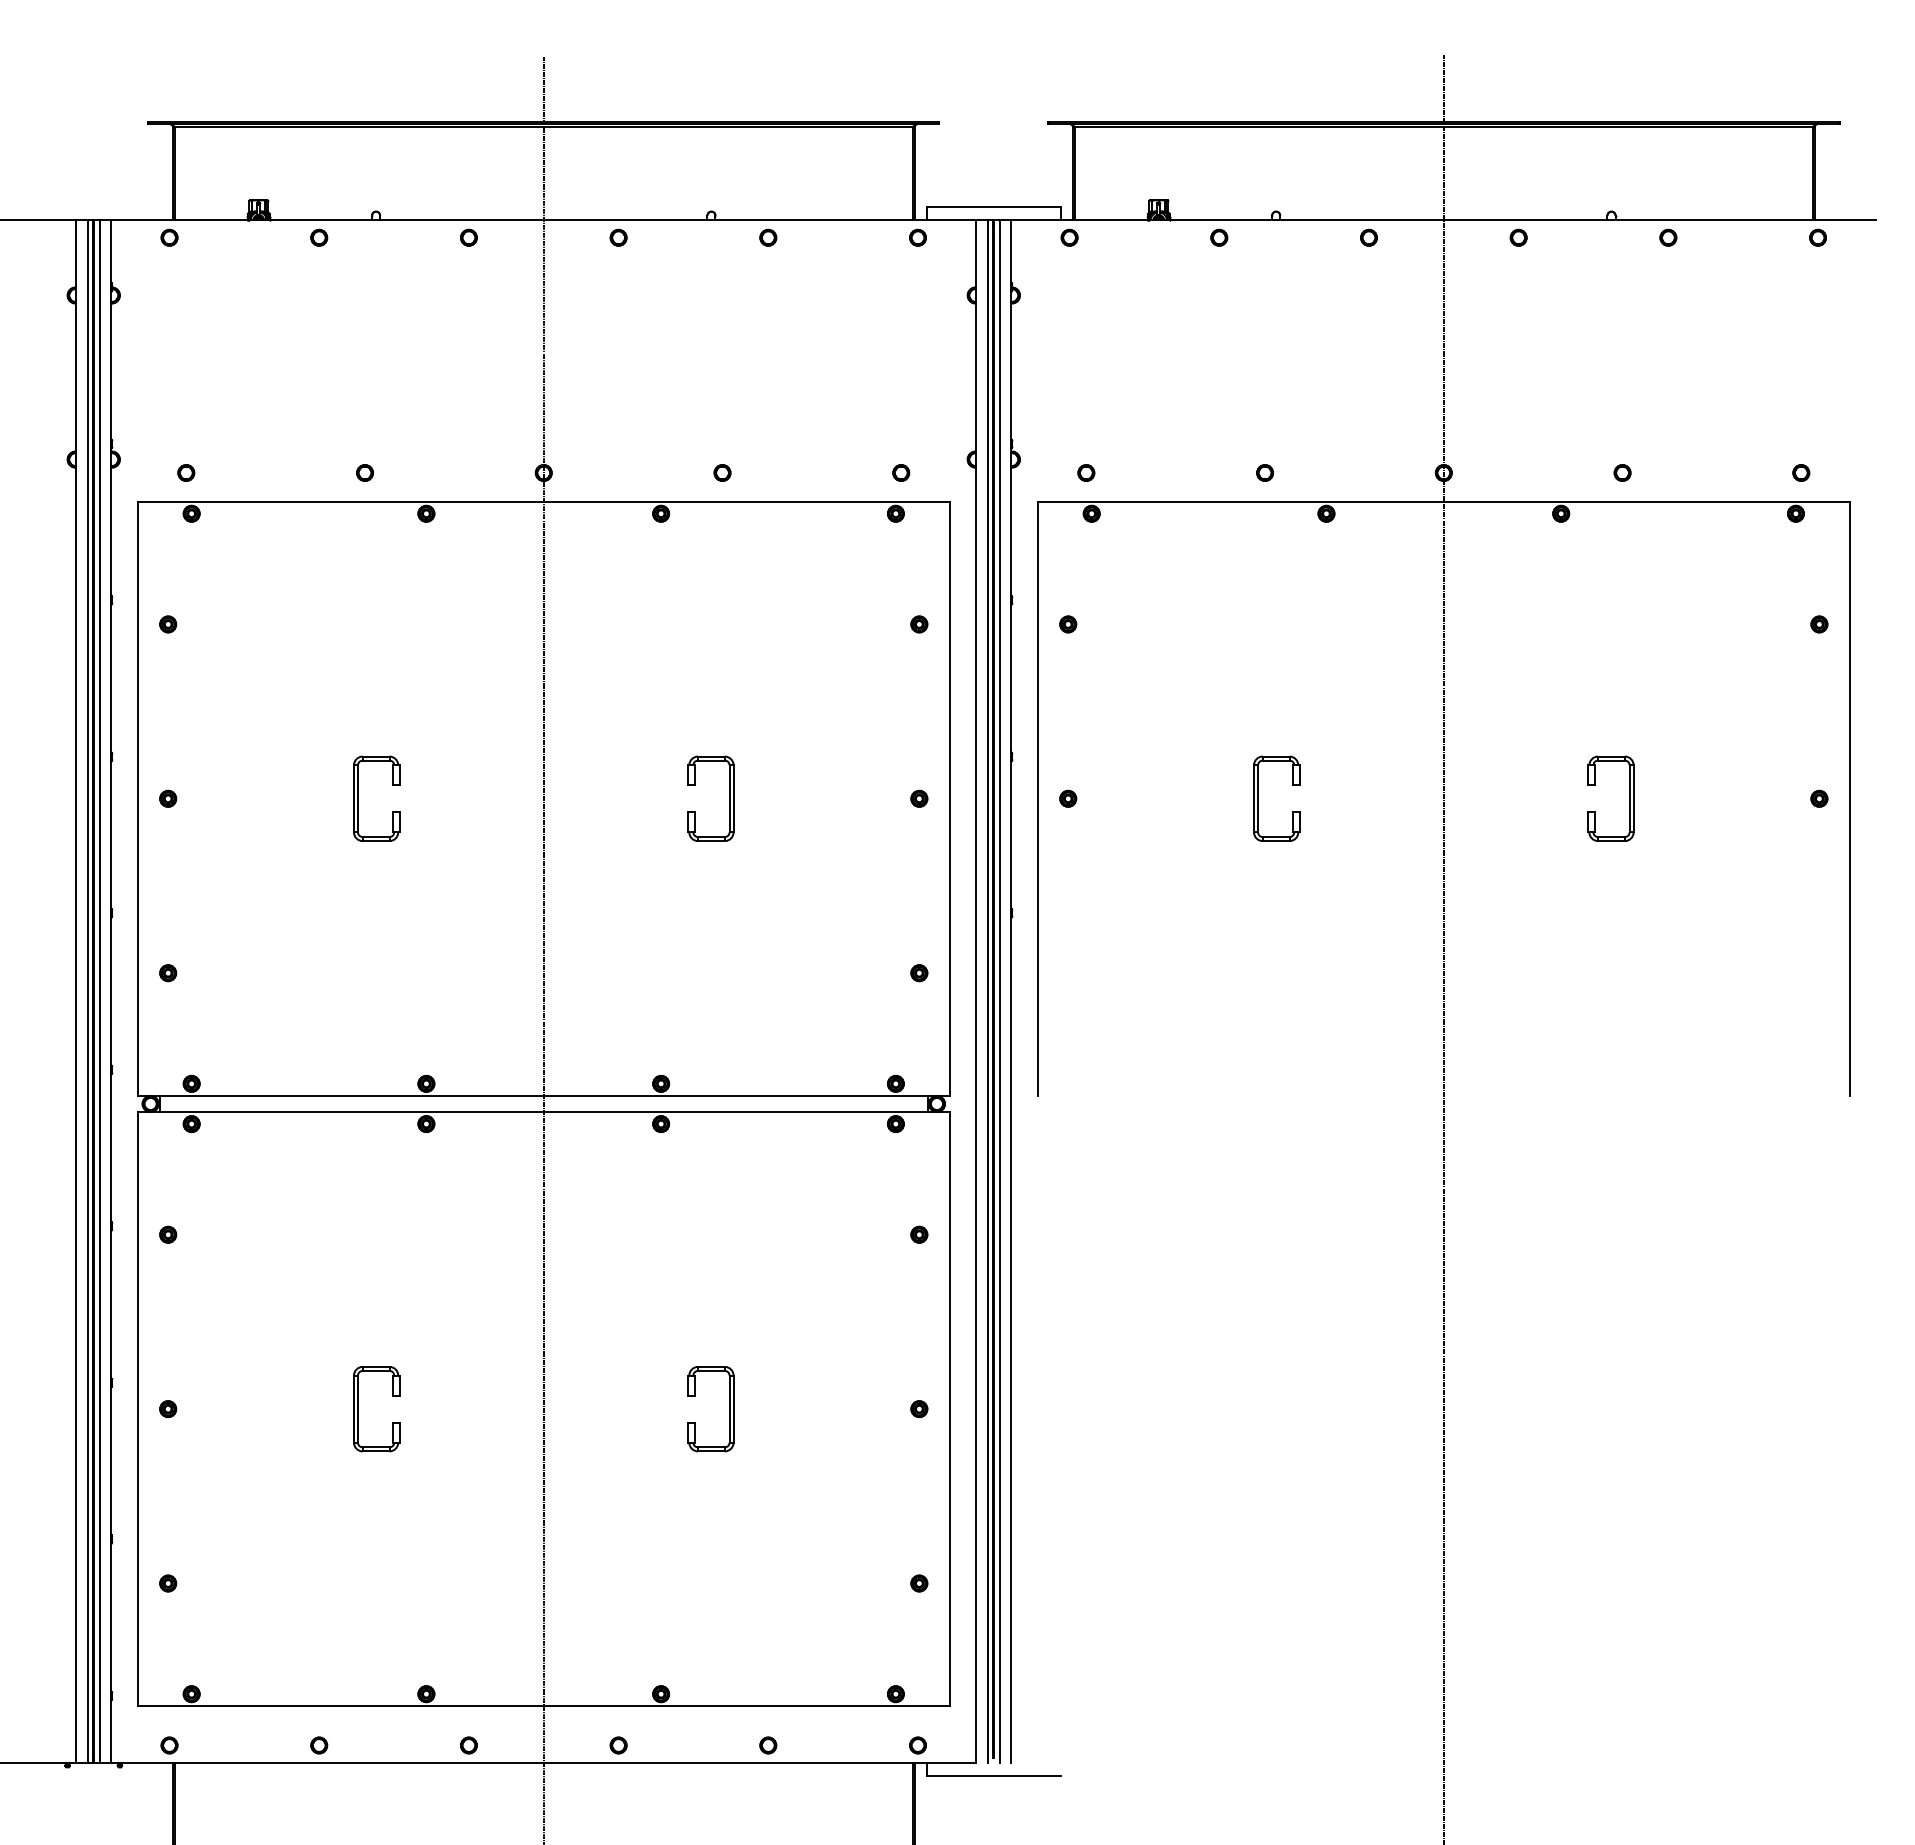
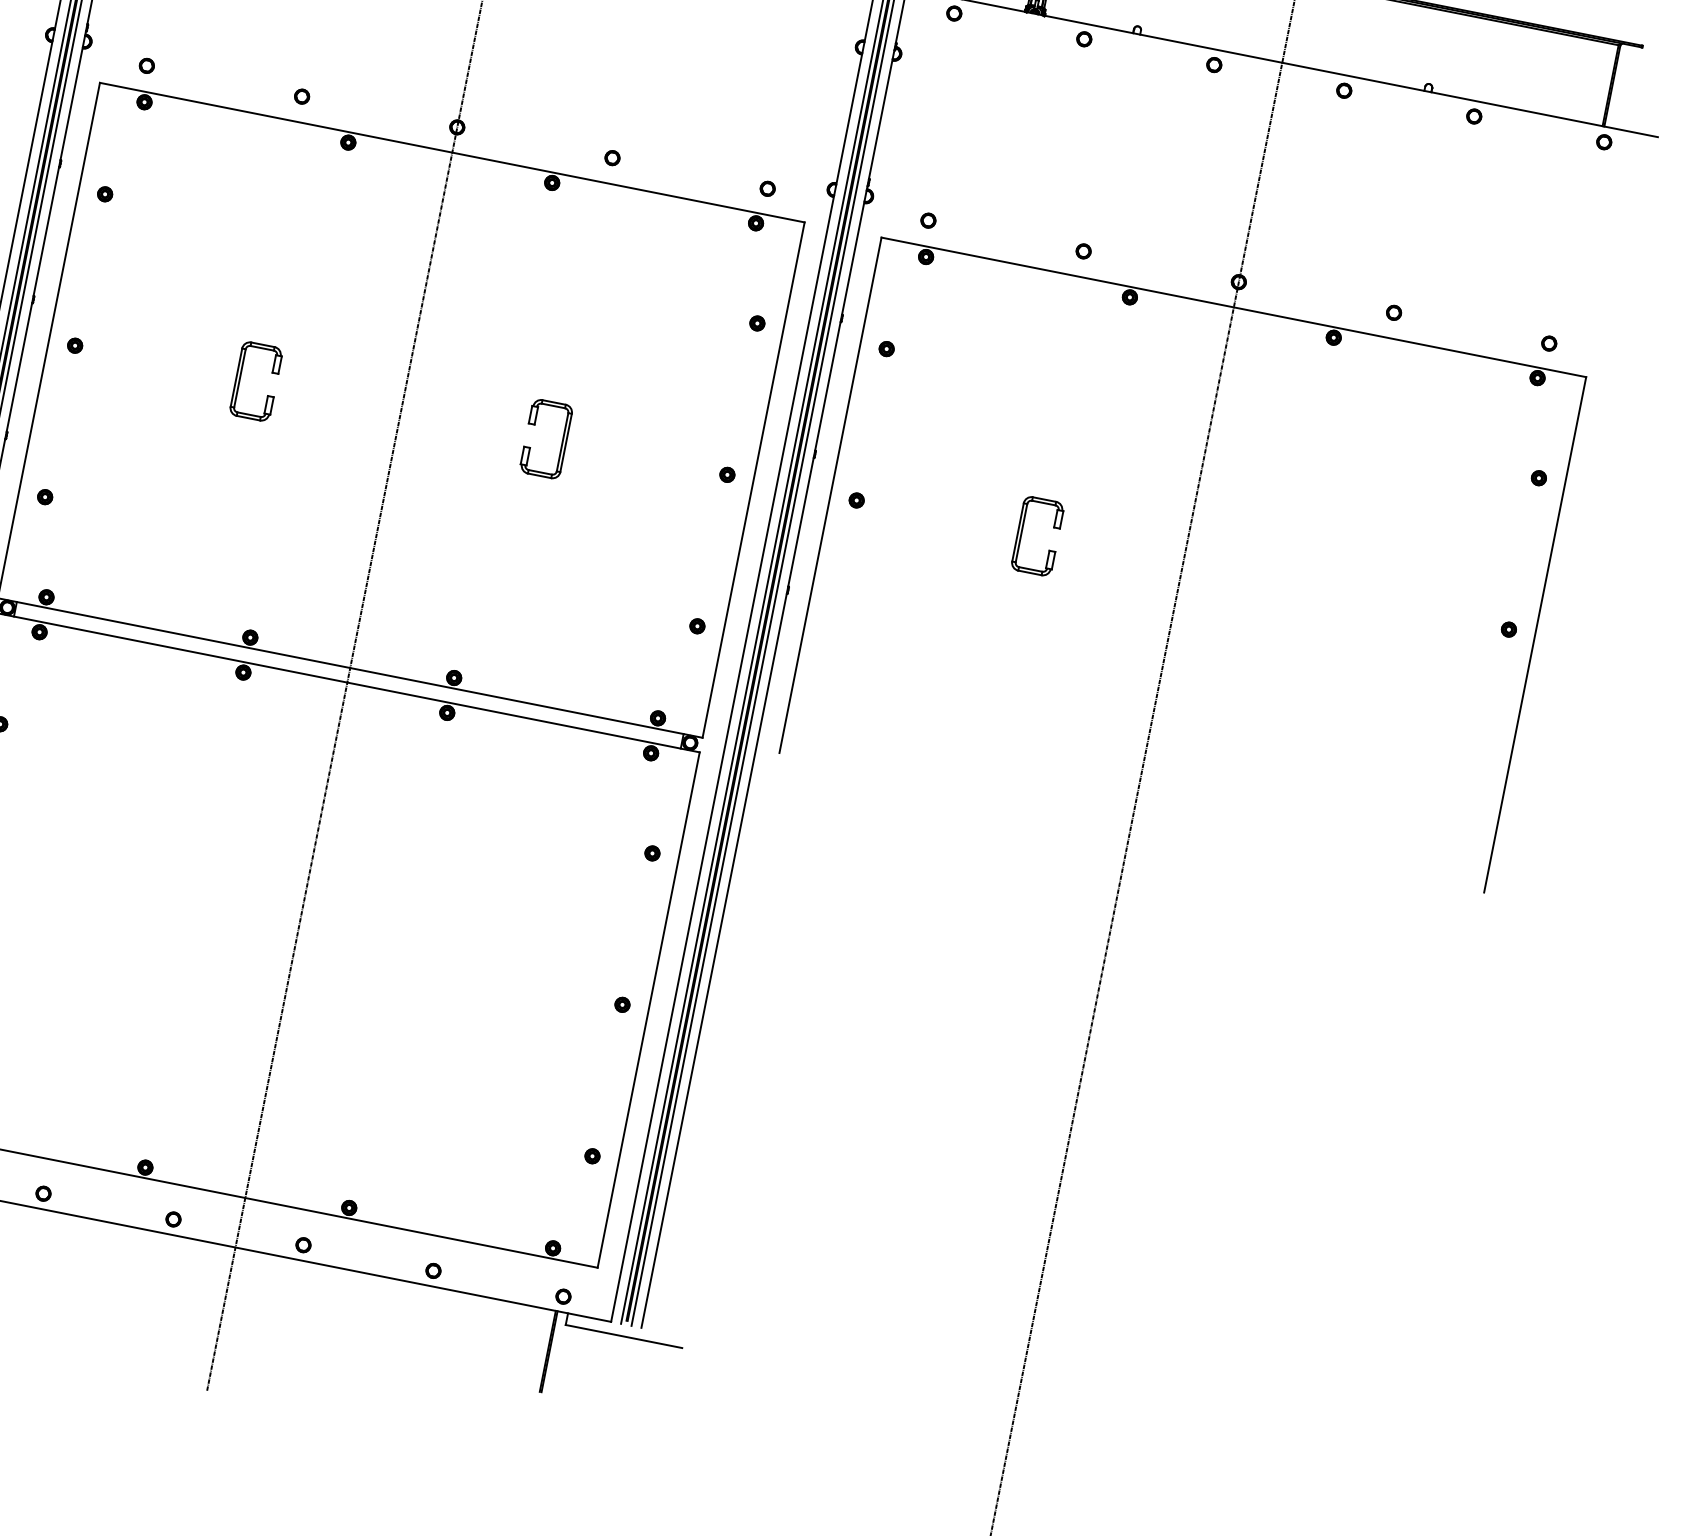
part: (1629, 798) -> (1344, 596), removed
part: (358, 1409) -> (135, 908), removed
part: (729, 1409) -> (457, 972), removed

